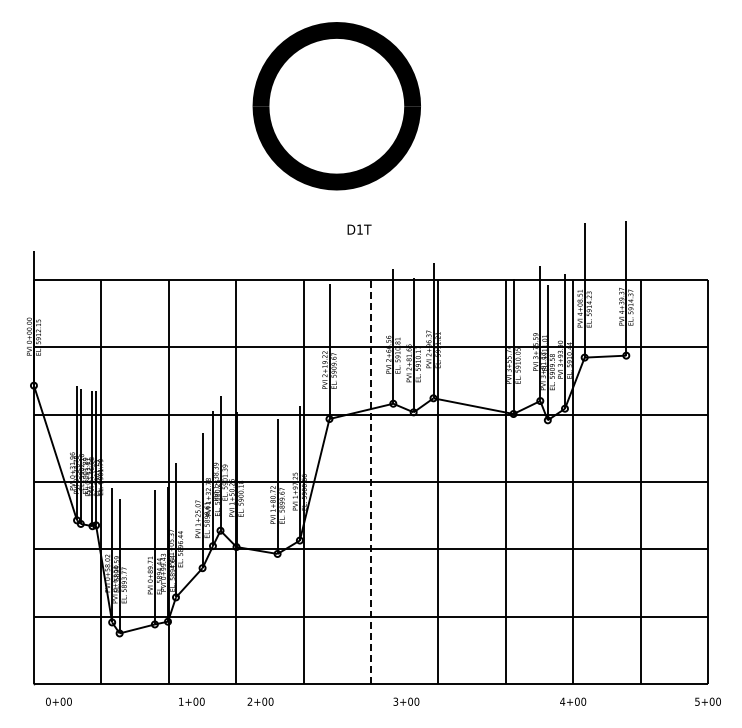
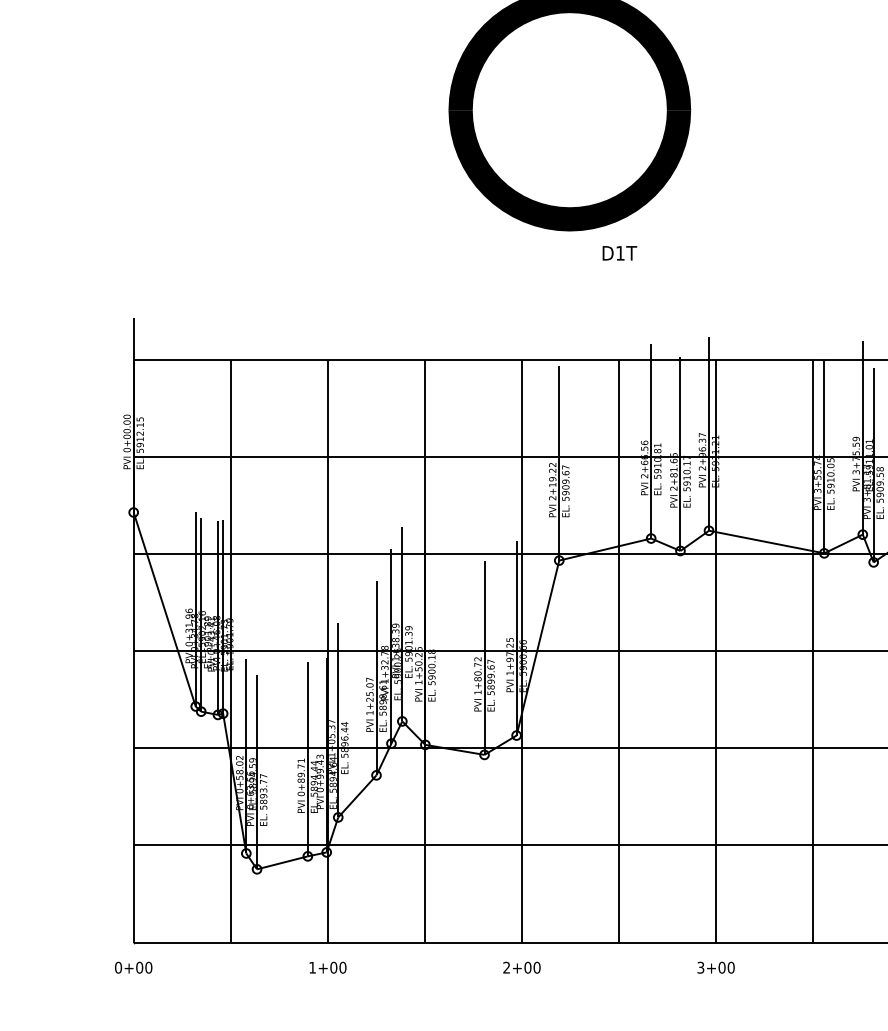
text: (359, 229) -> (619, 253), moved
line: (370, 481) -> (618, 650), dashed -> solid
text: (58, 701) -> (133, 967), moved
text: (191, 701) -> (327, 967), moved
text: (260, 701) -> (521, 967), moved
text: (406, 701) -> (716, 967), moved

